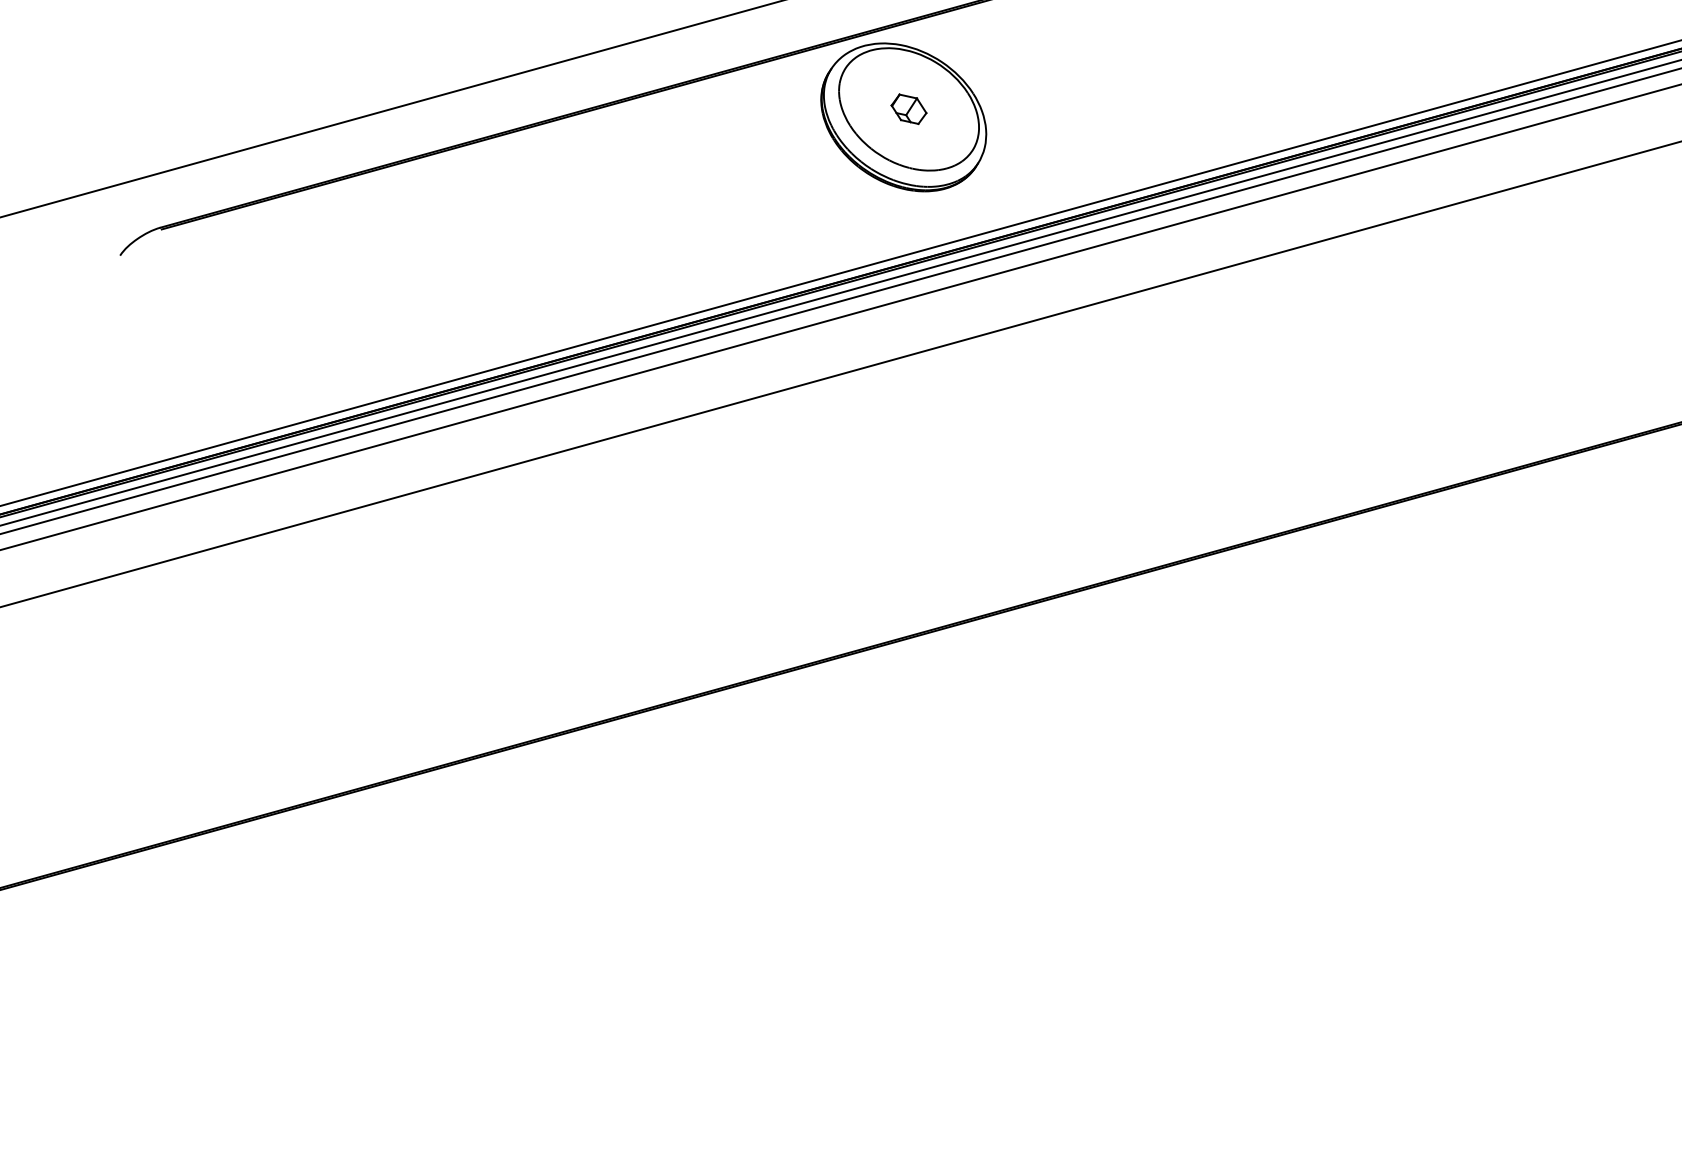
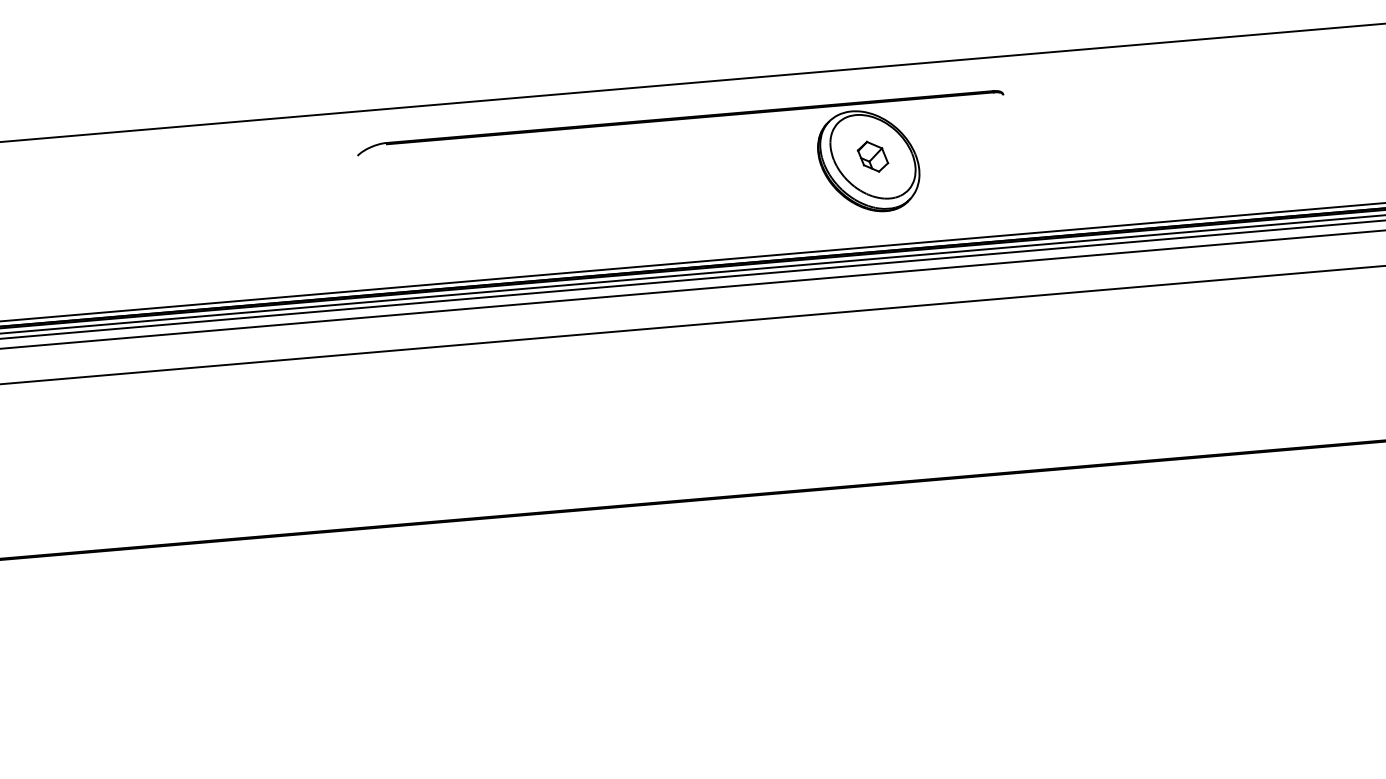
part: (908, 109) -> (872, 156), size x1.43

